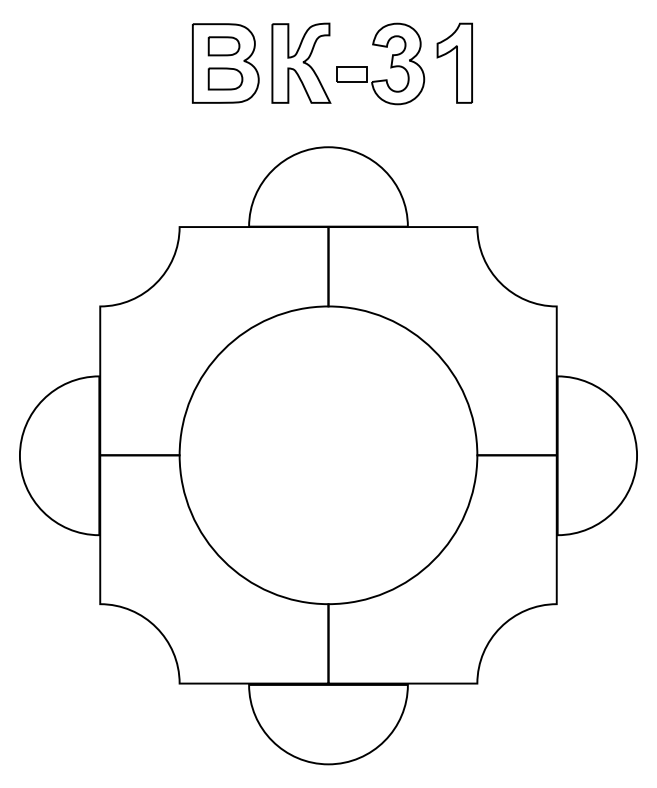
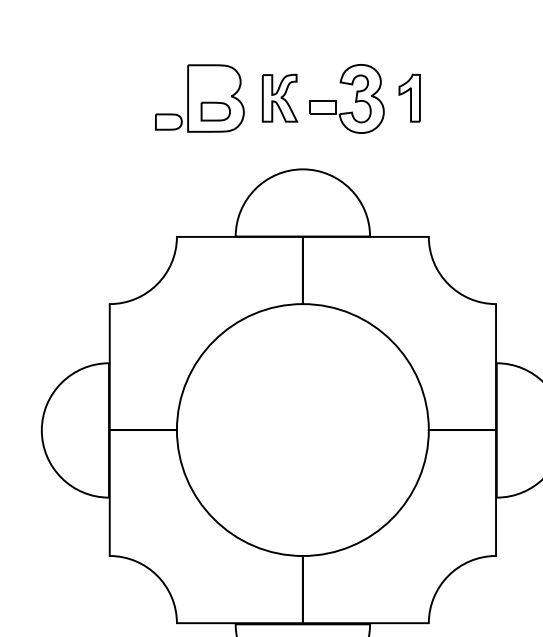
part: (223, 46) -> (168, 122), moved
part: (301, 62) -> (280, 97), size x0.7
part: (454, 62) -> (409, 97), size x0.7

